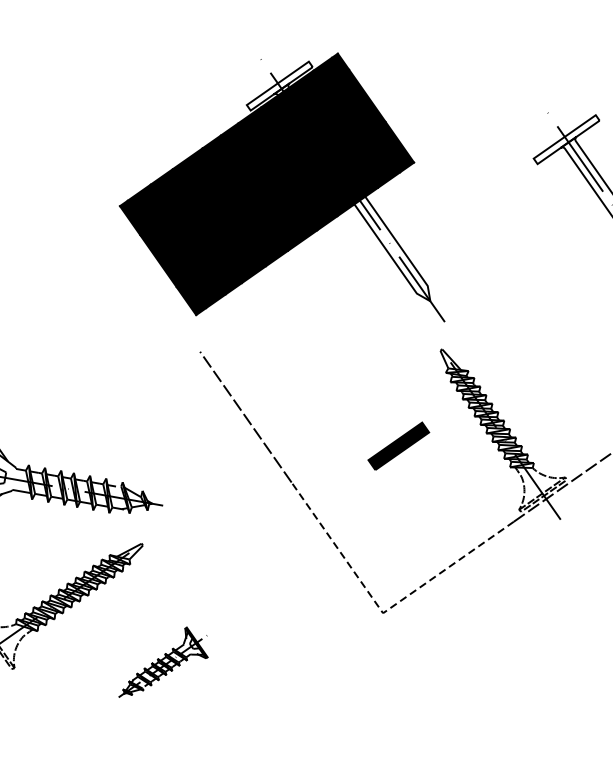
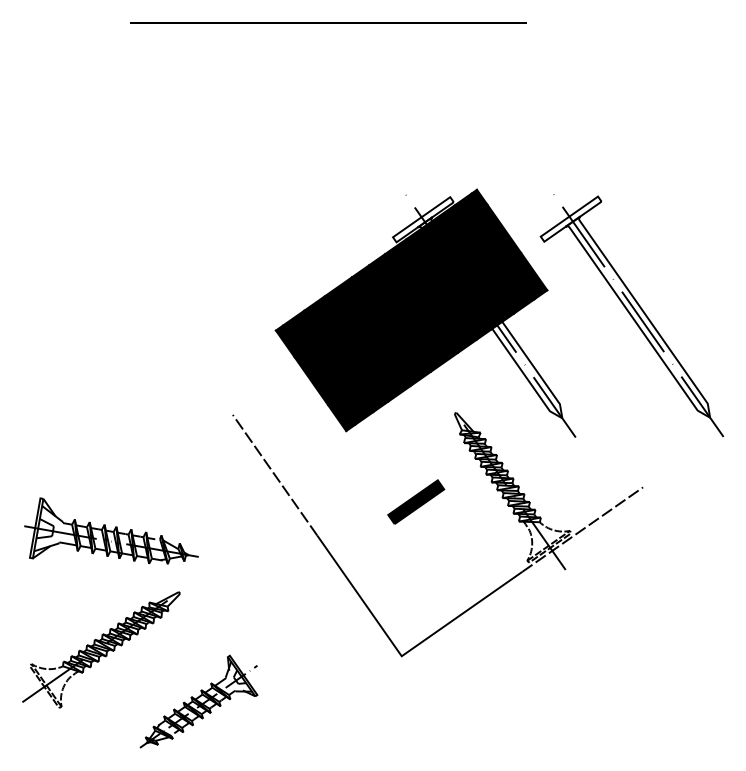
part: (282, 186) -> (425, 312), moved
line: (382, 613) -> (401, 656), dashed -> solid
part: (162, 662) -> (198, 701), size x1.43

